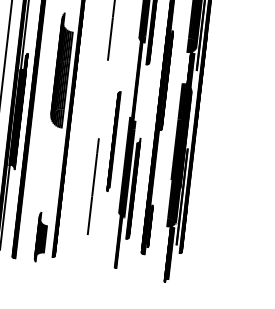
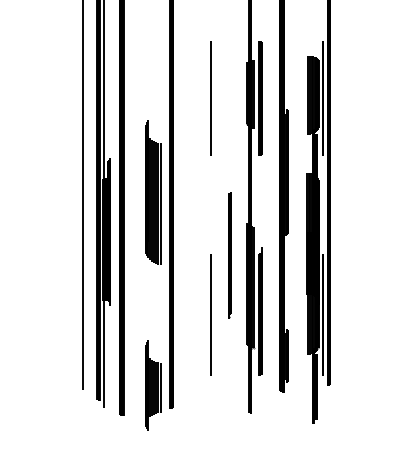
part: (62, 70) -> (153, 192), moved
part: (41, 237) -> (153, 385), size x1.43

